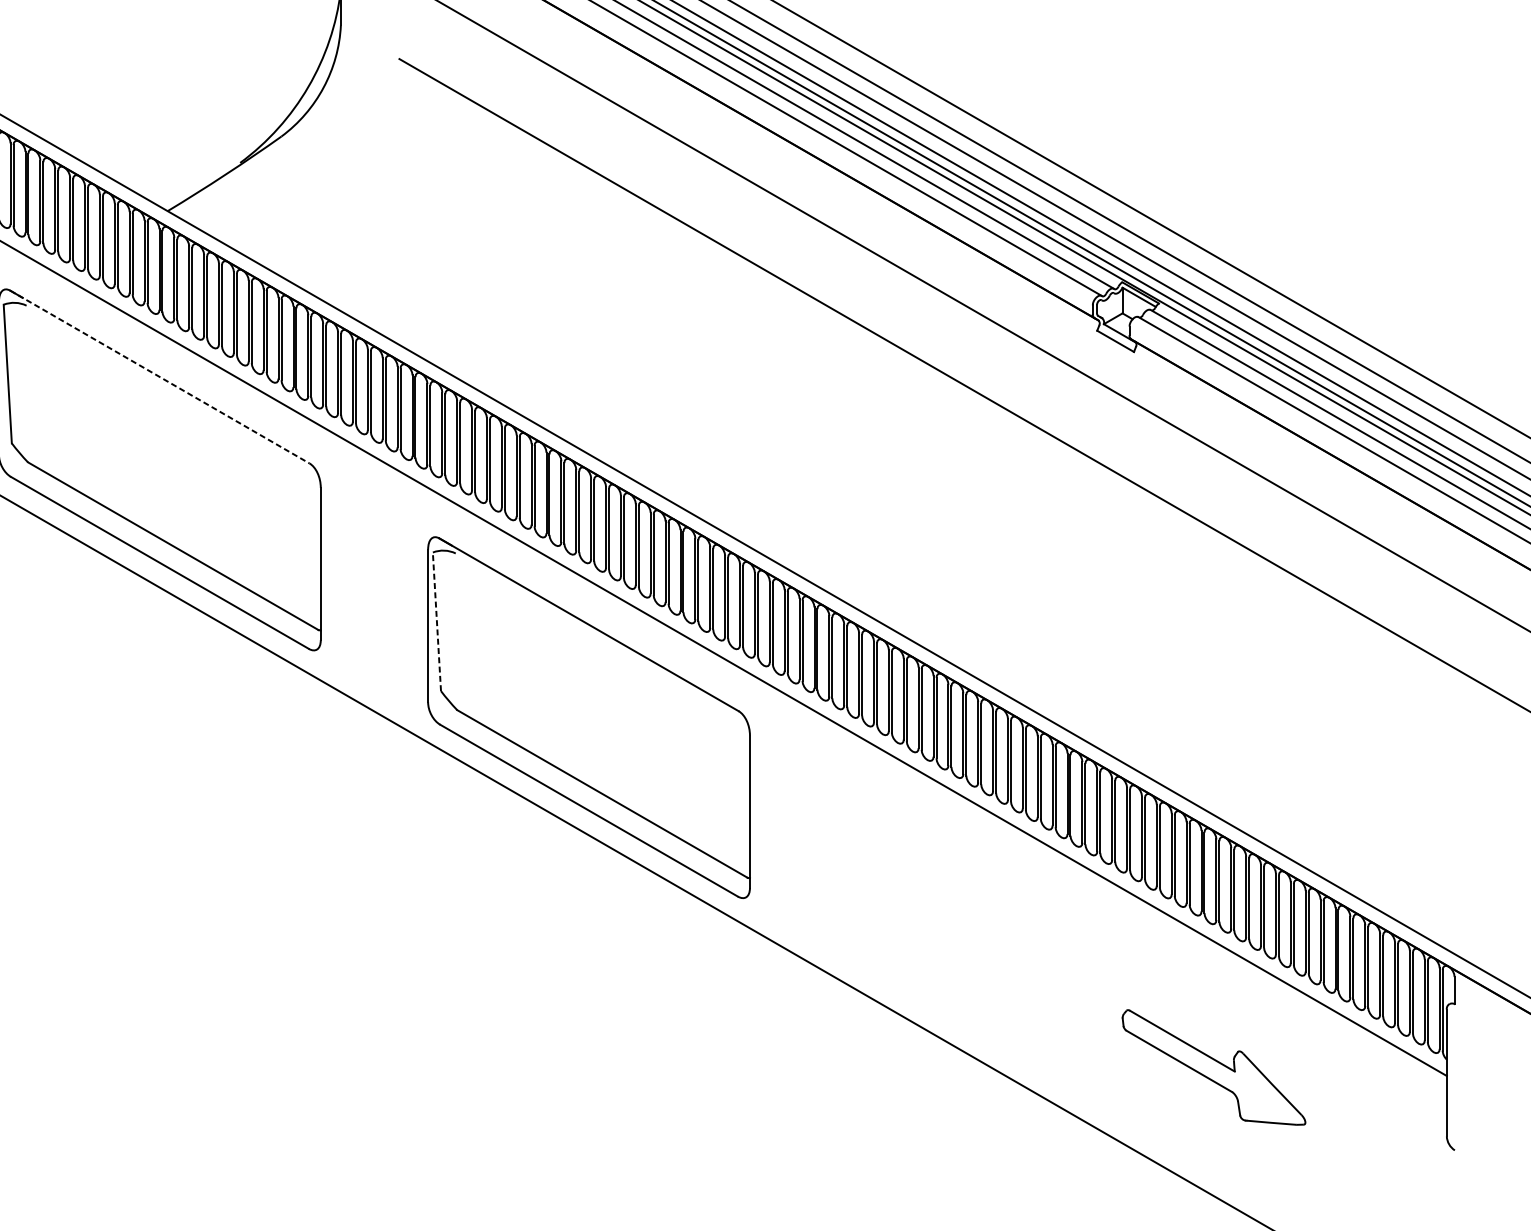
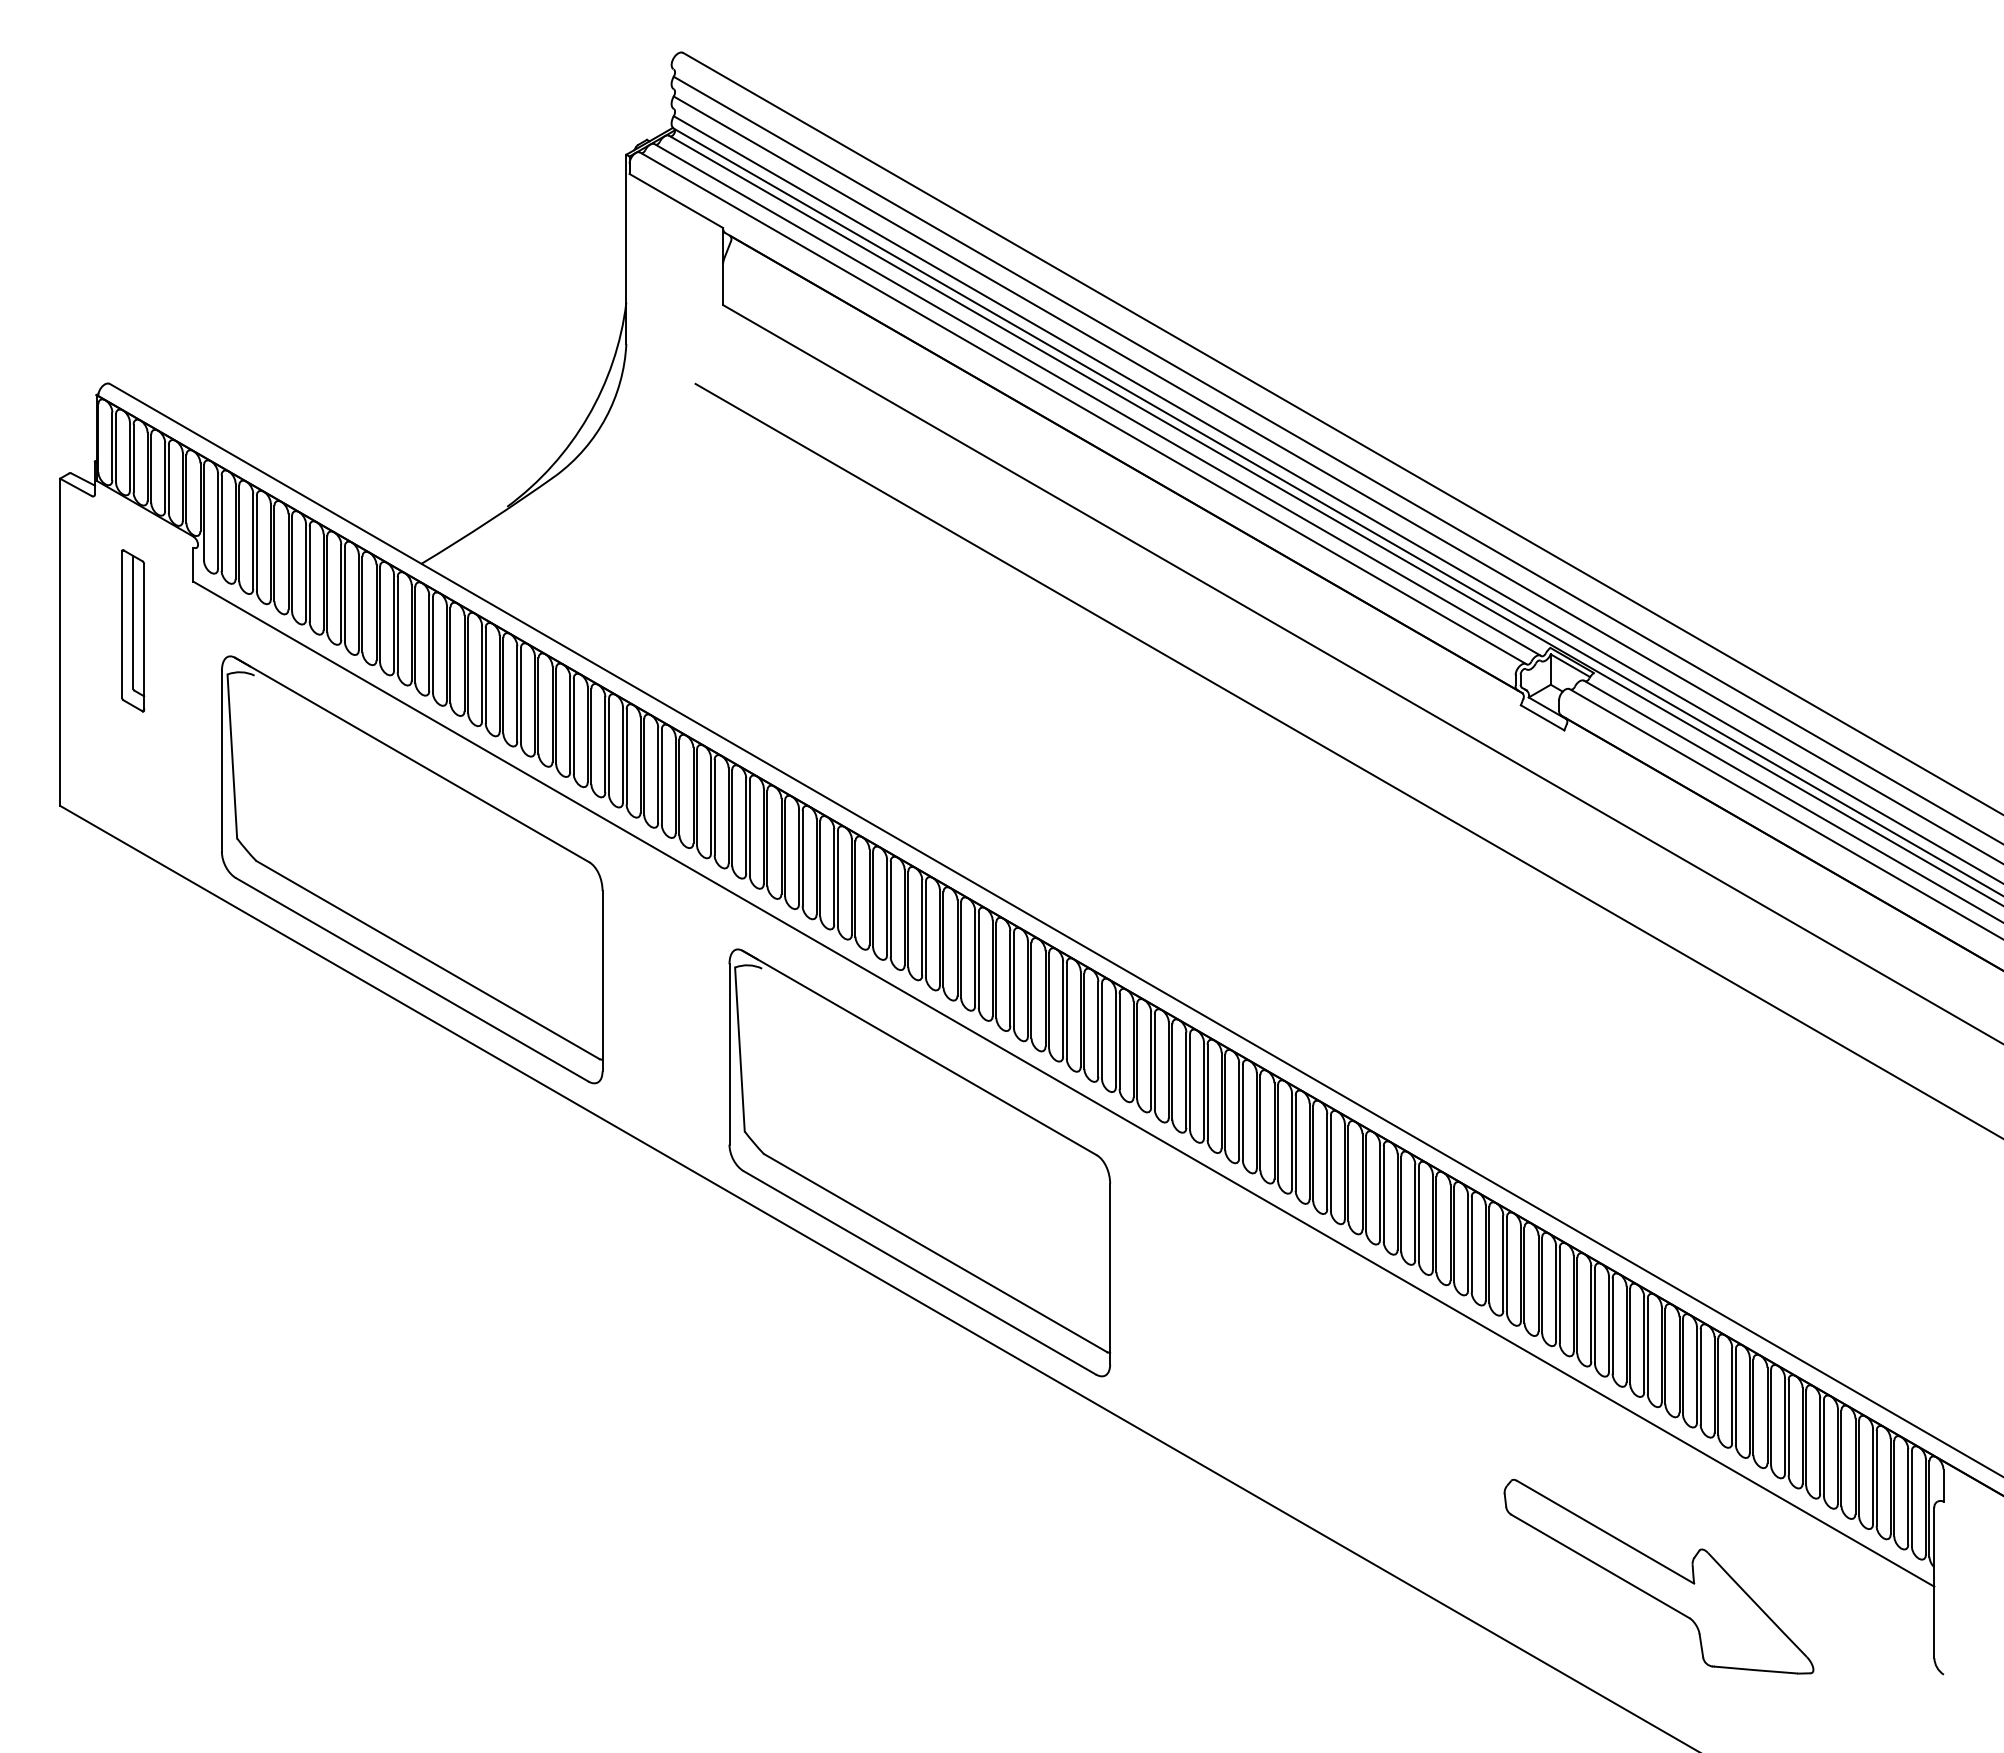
line: (160, 377) -> (412, 760), dashed -> solid
line: (436, 621) -> (739, 1049), dashed -> solid
part: (1213, 1067) -> (1658, 1576), size x1.43

